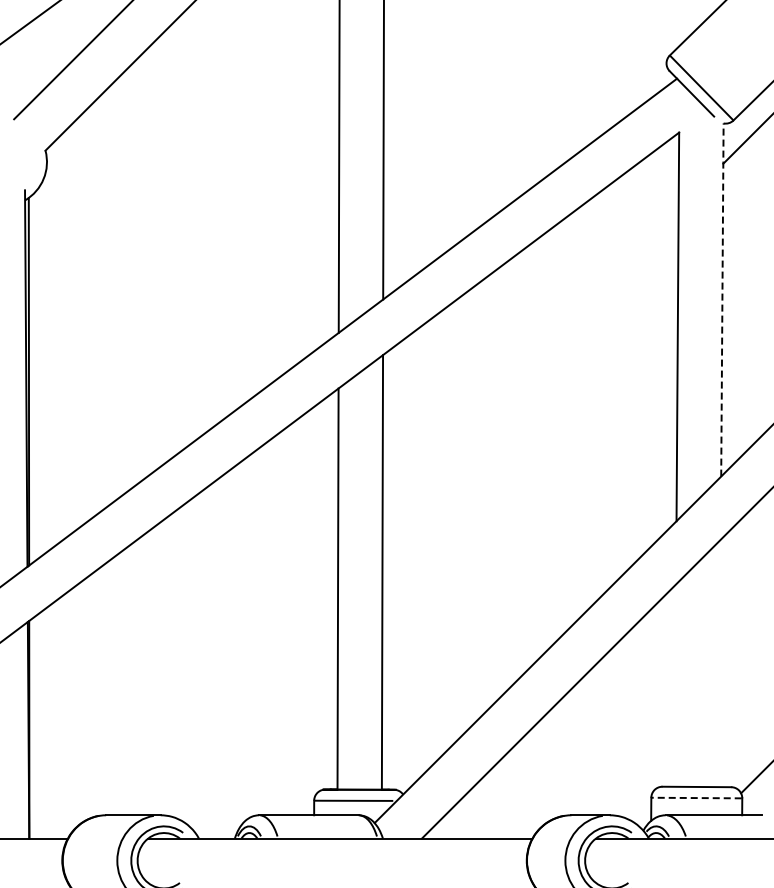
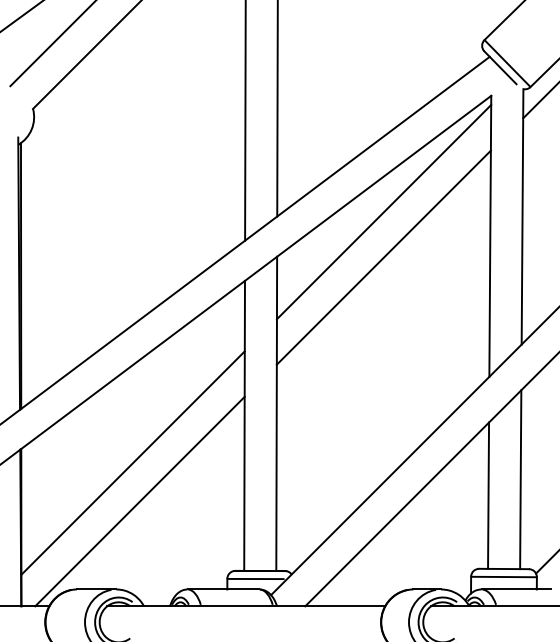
line: (530, 293) -> (383, 212), added
line: (722, 300) -> (522, 217), dashed -> solid
line: (530, 356) -> (383, 257), added
line: (183, 640) -> (132, 463), added
line: (719, 663) -> (520, 479), added
line: (675, 685) -> (488, 495), added
line: (193, 693) -> (140, 501), added
line: (696, 798) -> (503, 577), dashed -> solid

